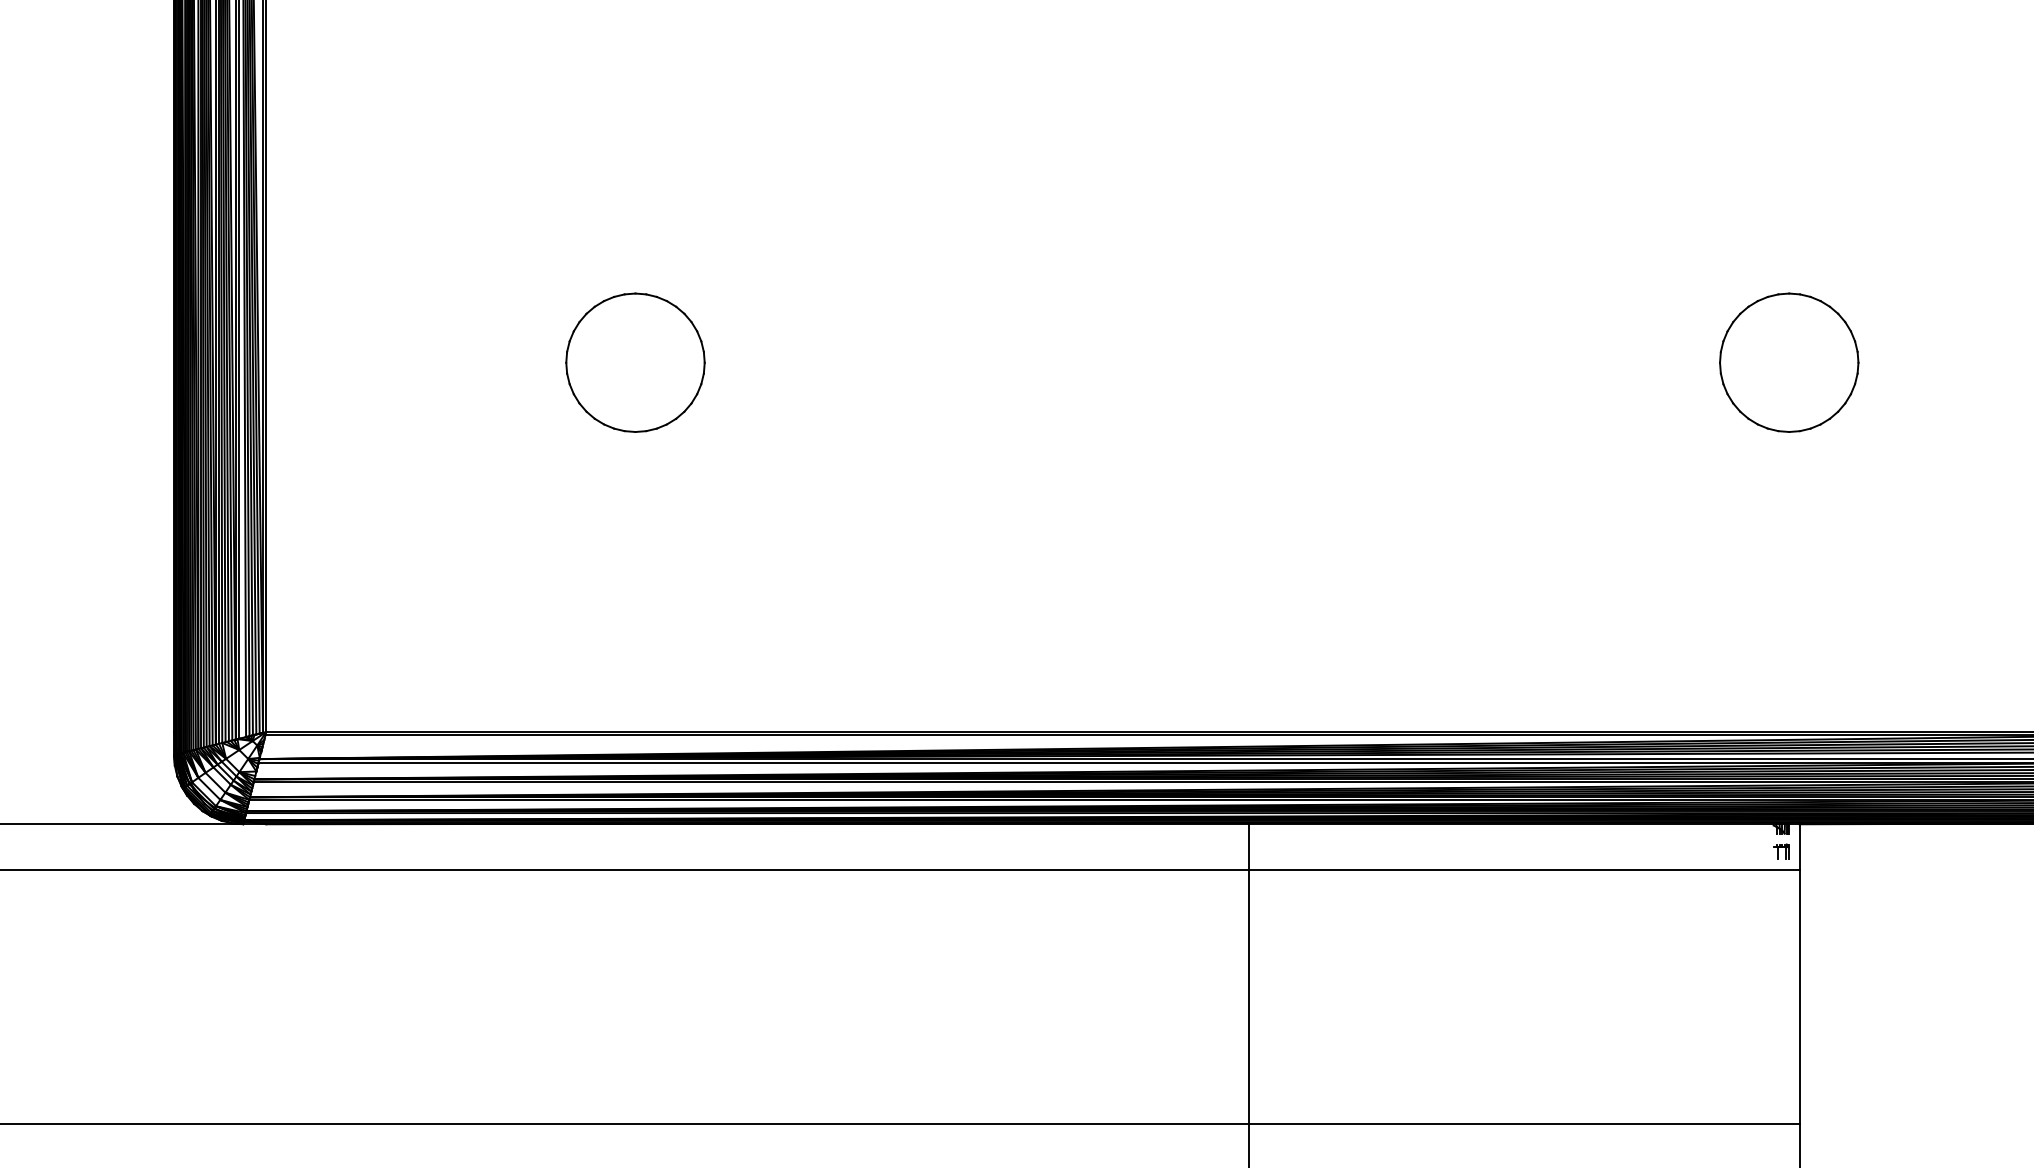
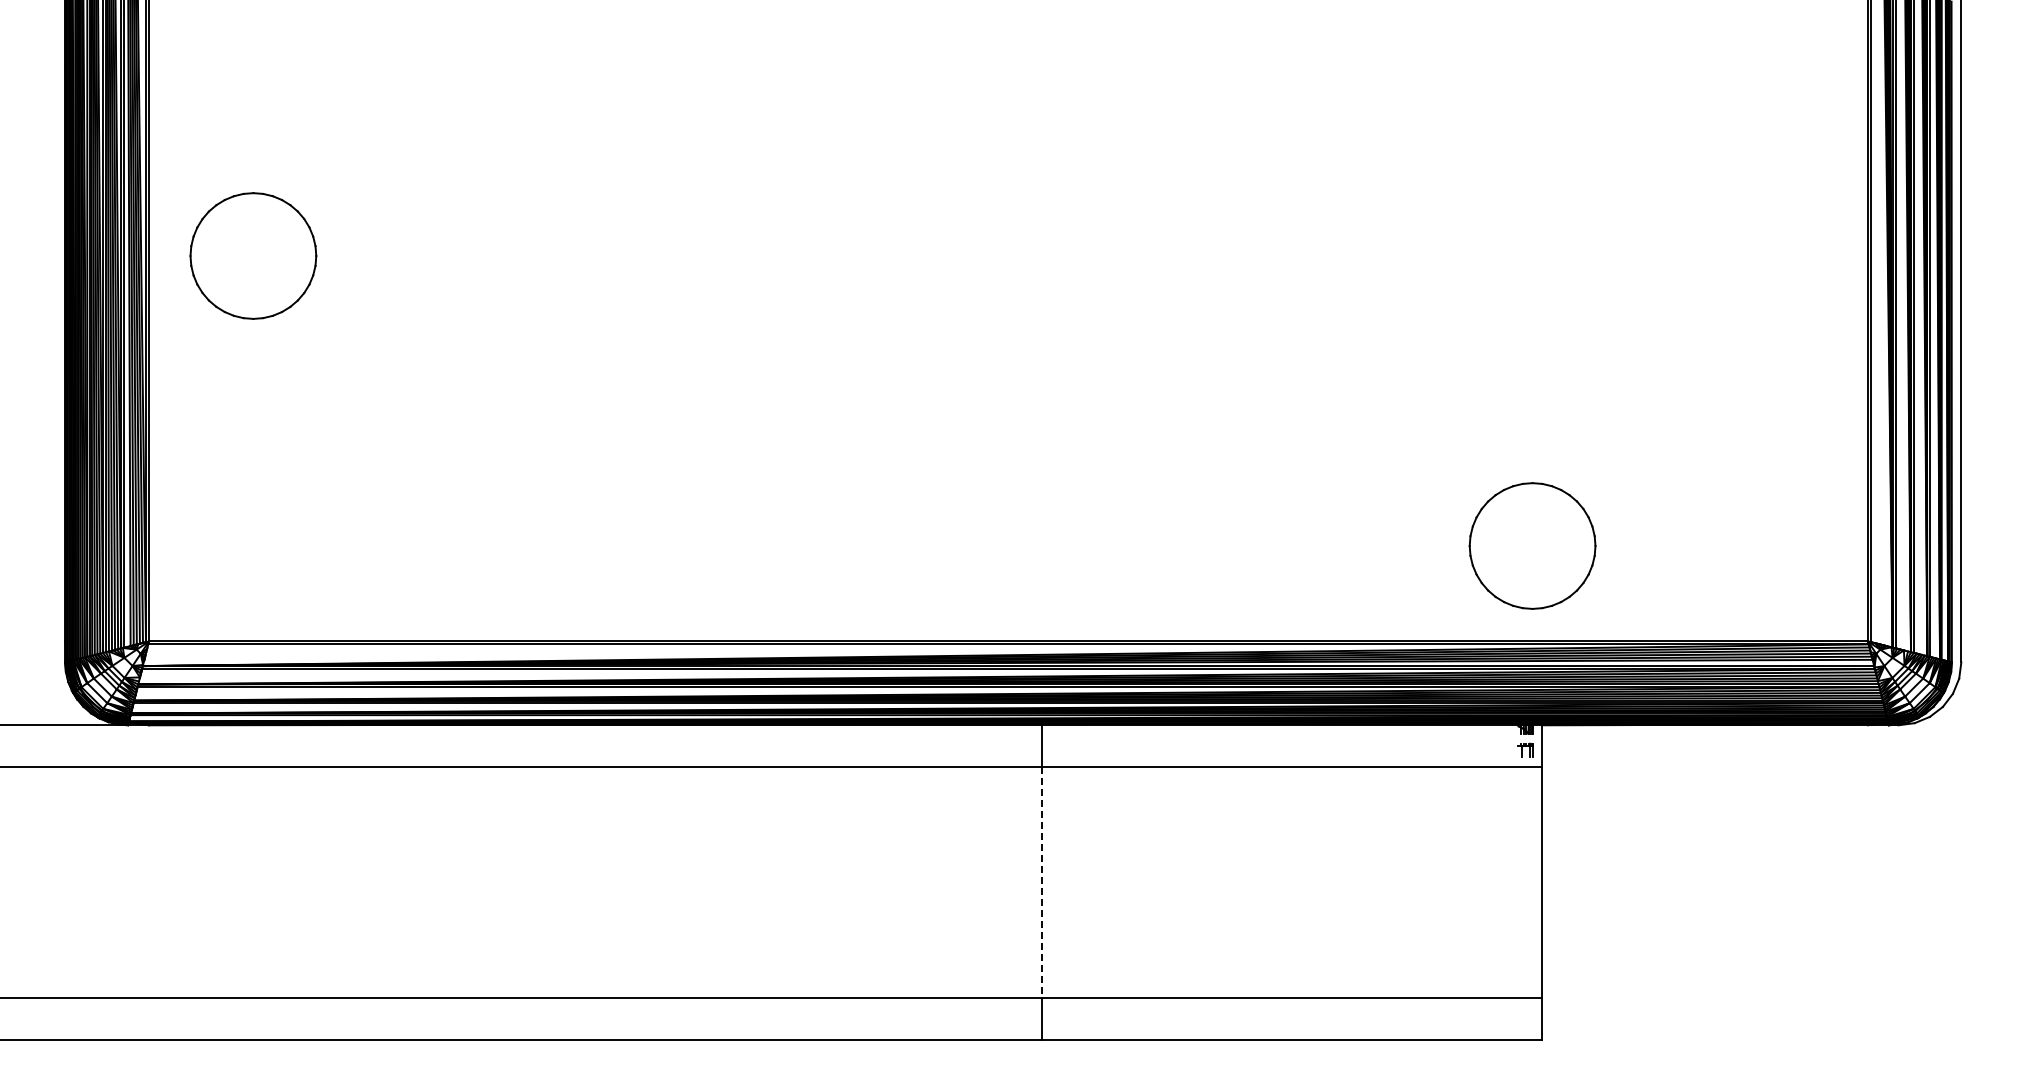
part: (635, 362) -> (253, 255), moved
part: (1789, 362) -> (1532, 545), moved
line: (1248, 998) -> (1041, 883), solid -> dashed

